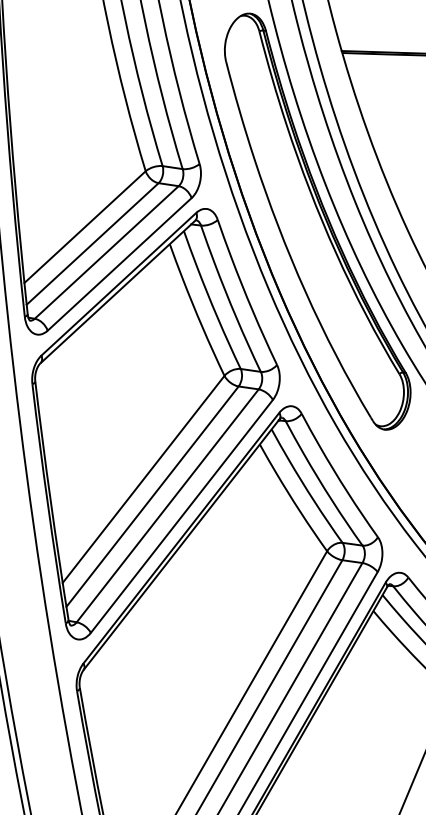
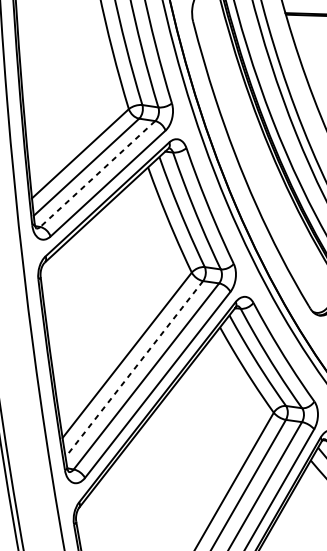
line: (106, 252) -> (97, 174), solid -> dashed
line: (152, 496) -> (134, 368), solid -> dashed

